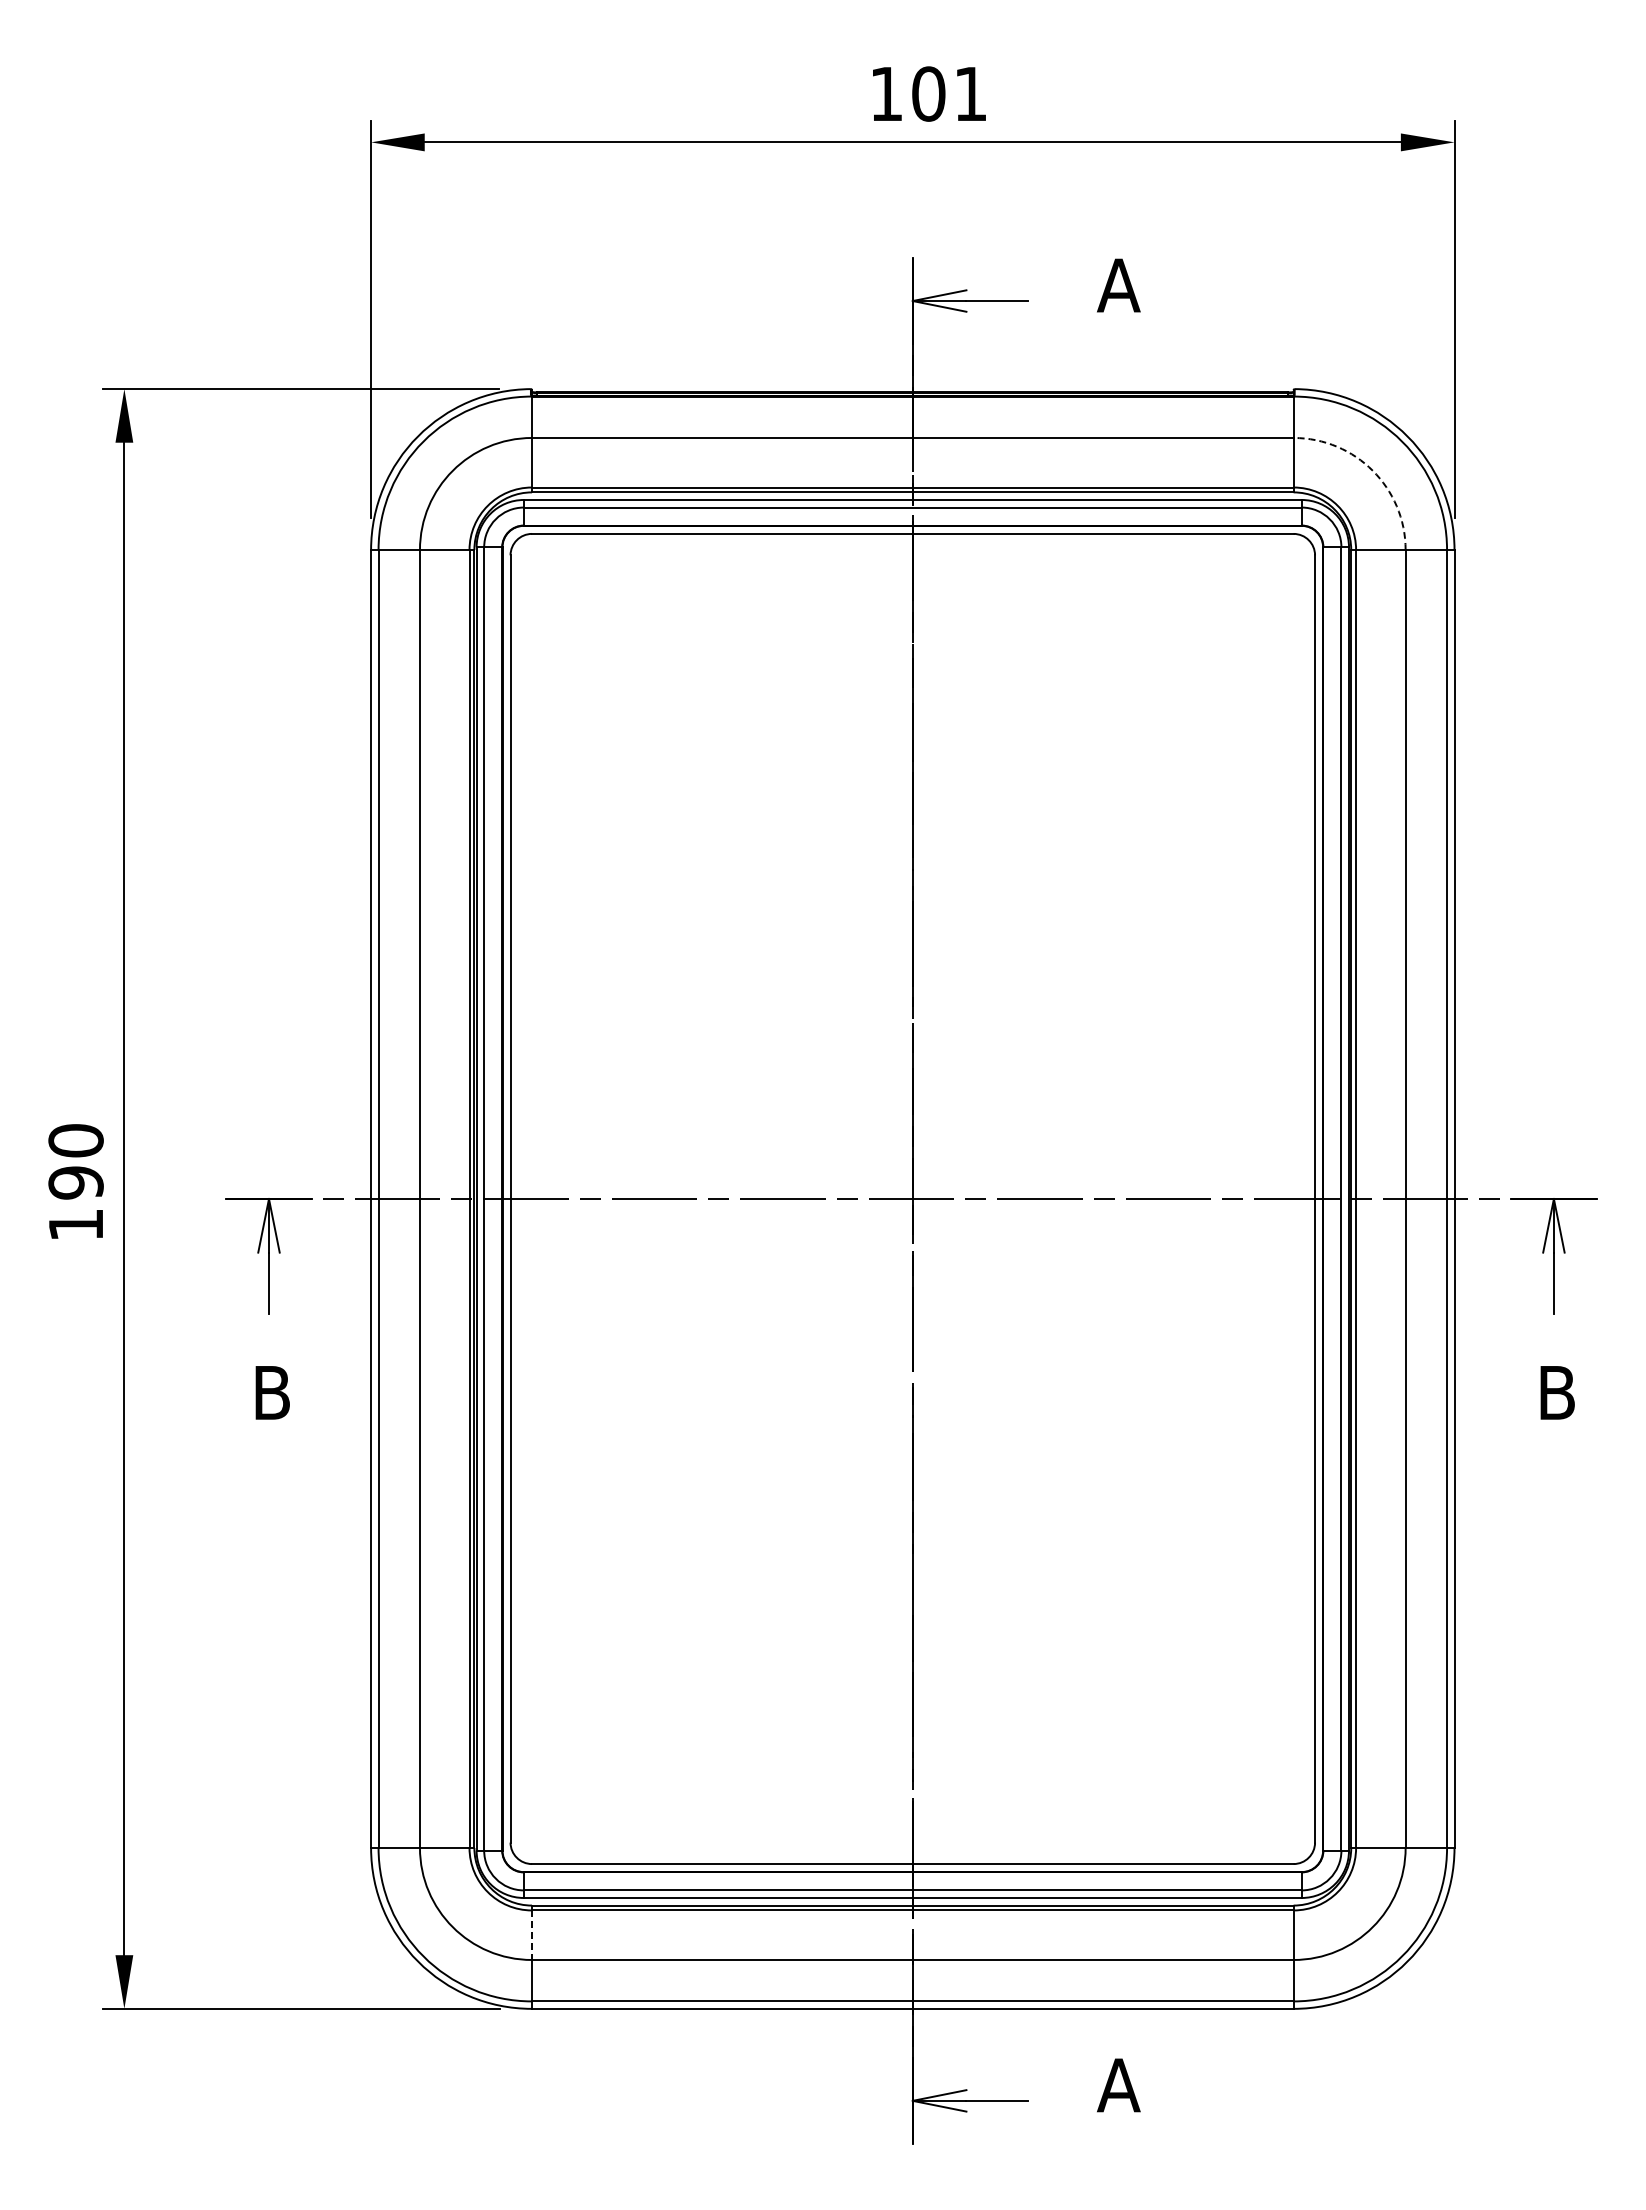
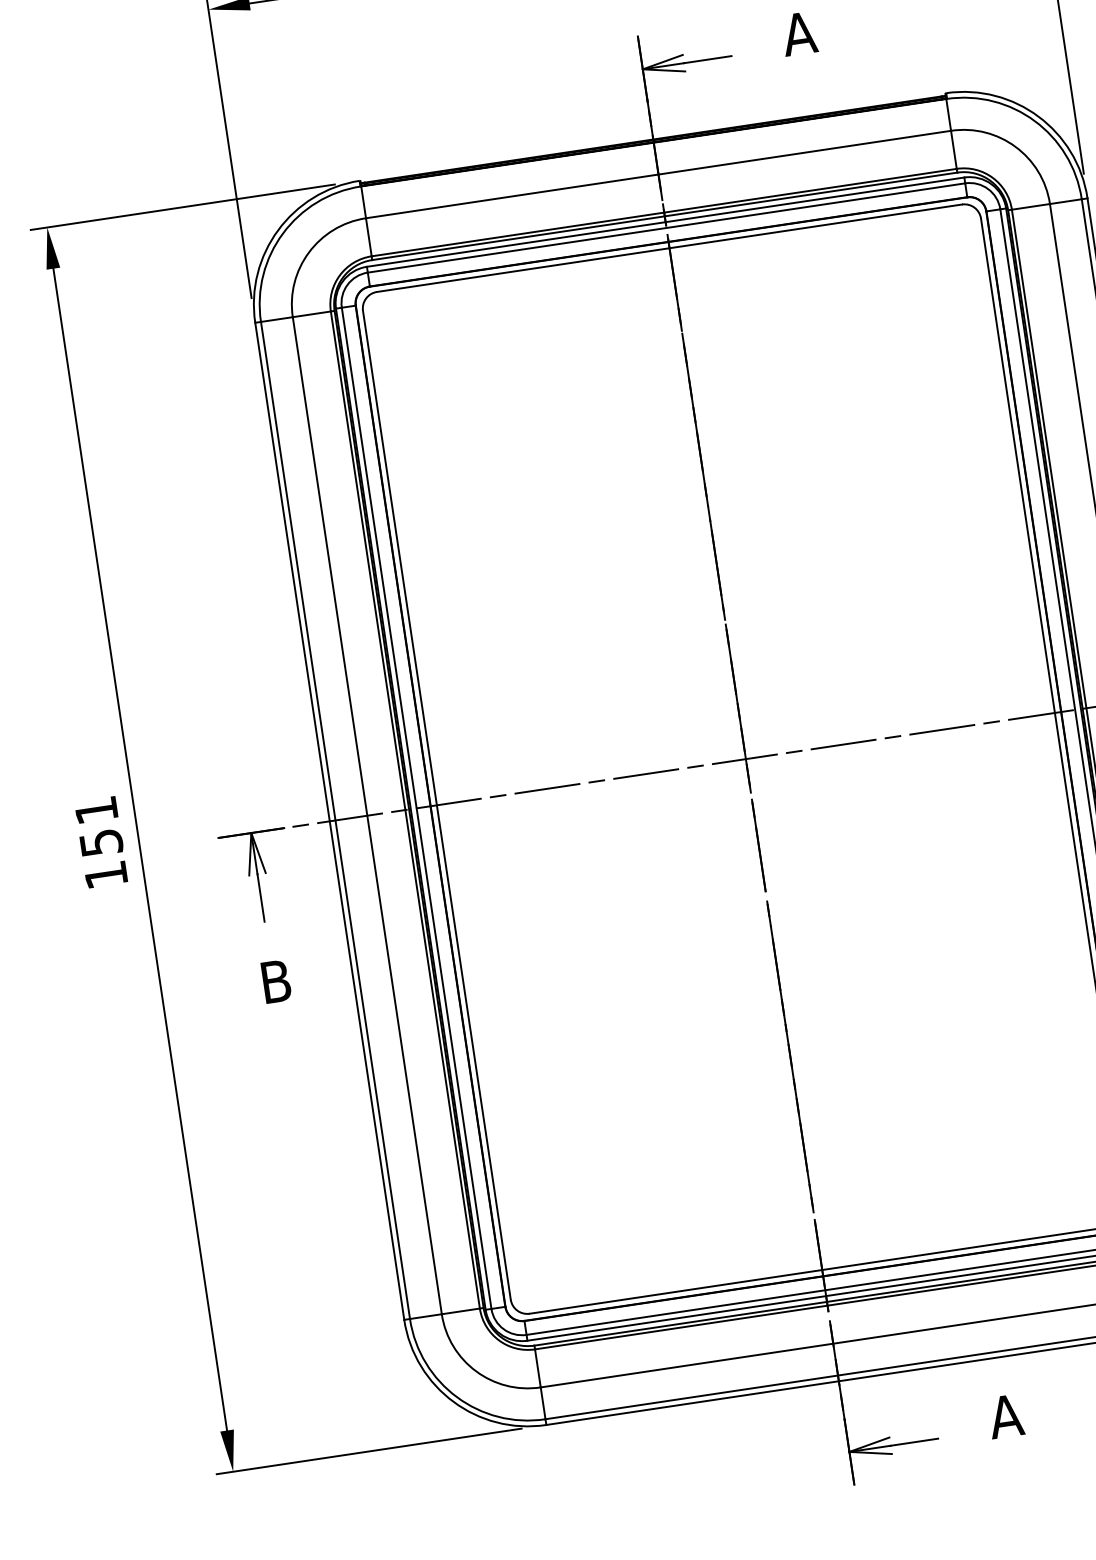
arc: (1372, 470) -> (1015, 146), dashed -> solid
text: (75, 1161) -> (98, 826), 190 -> 151
line: (532, 1935) -> (538, 1368), dashed -> solid

